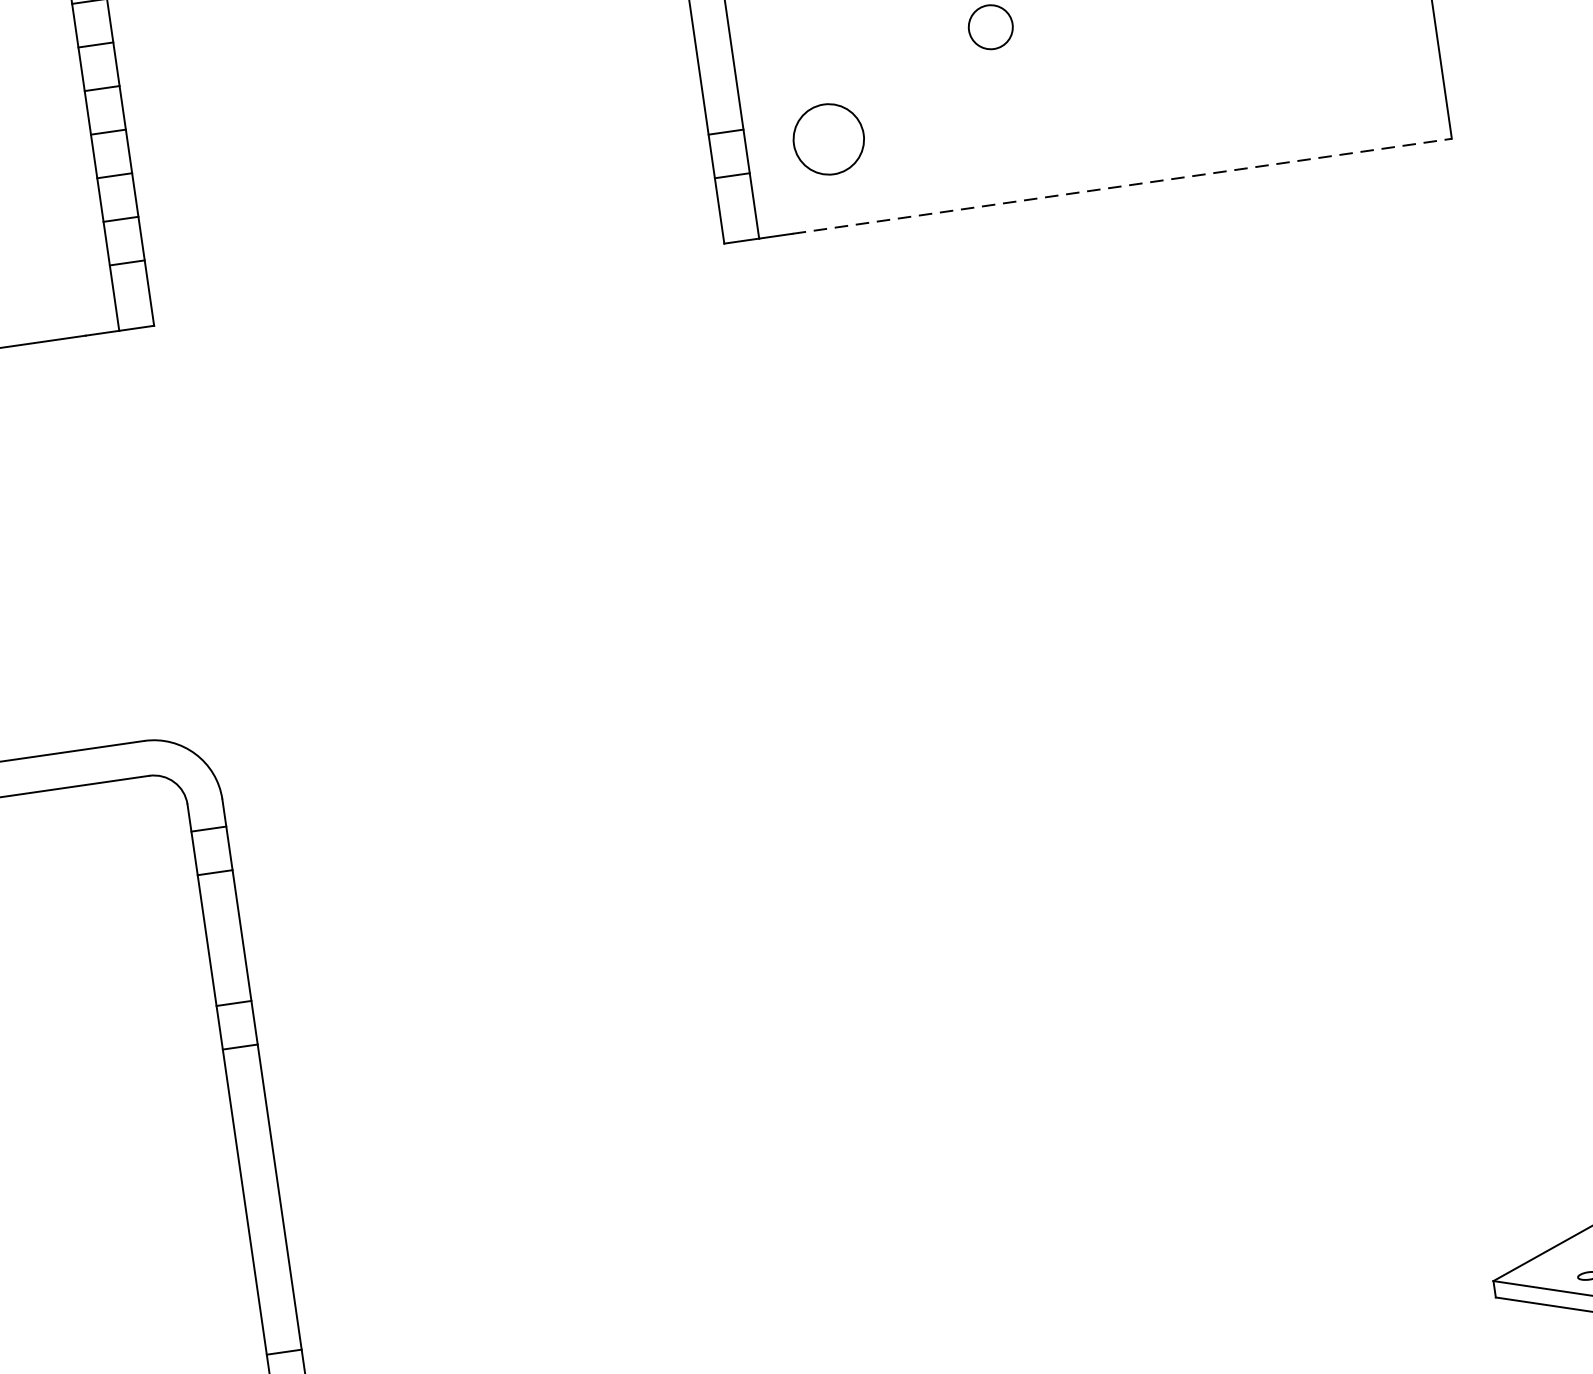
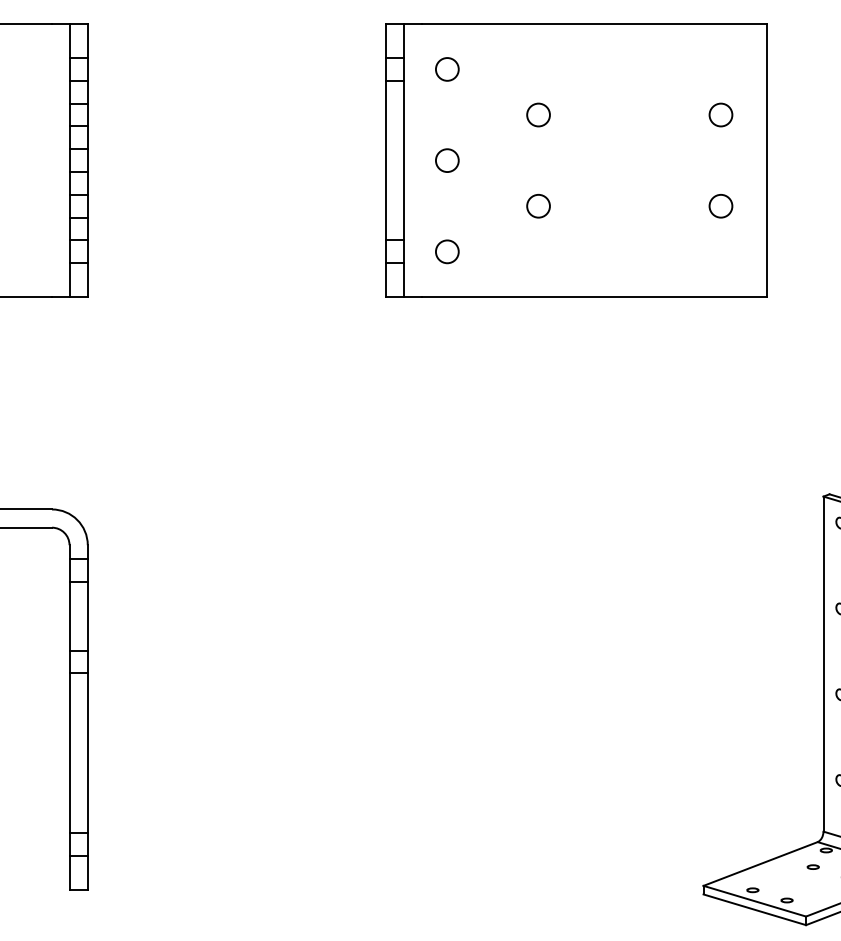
circle: (829, 138) -> (447, 251), size x0.62
line: (1122, 186) -> (594, 297), dashed -> solid

